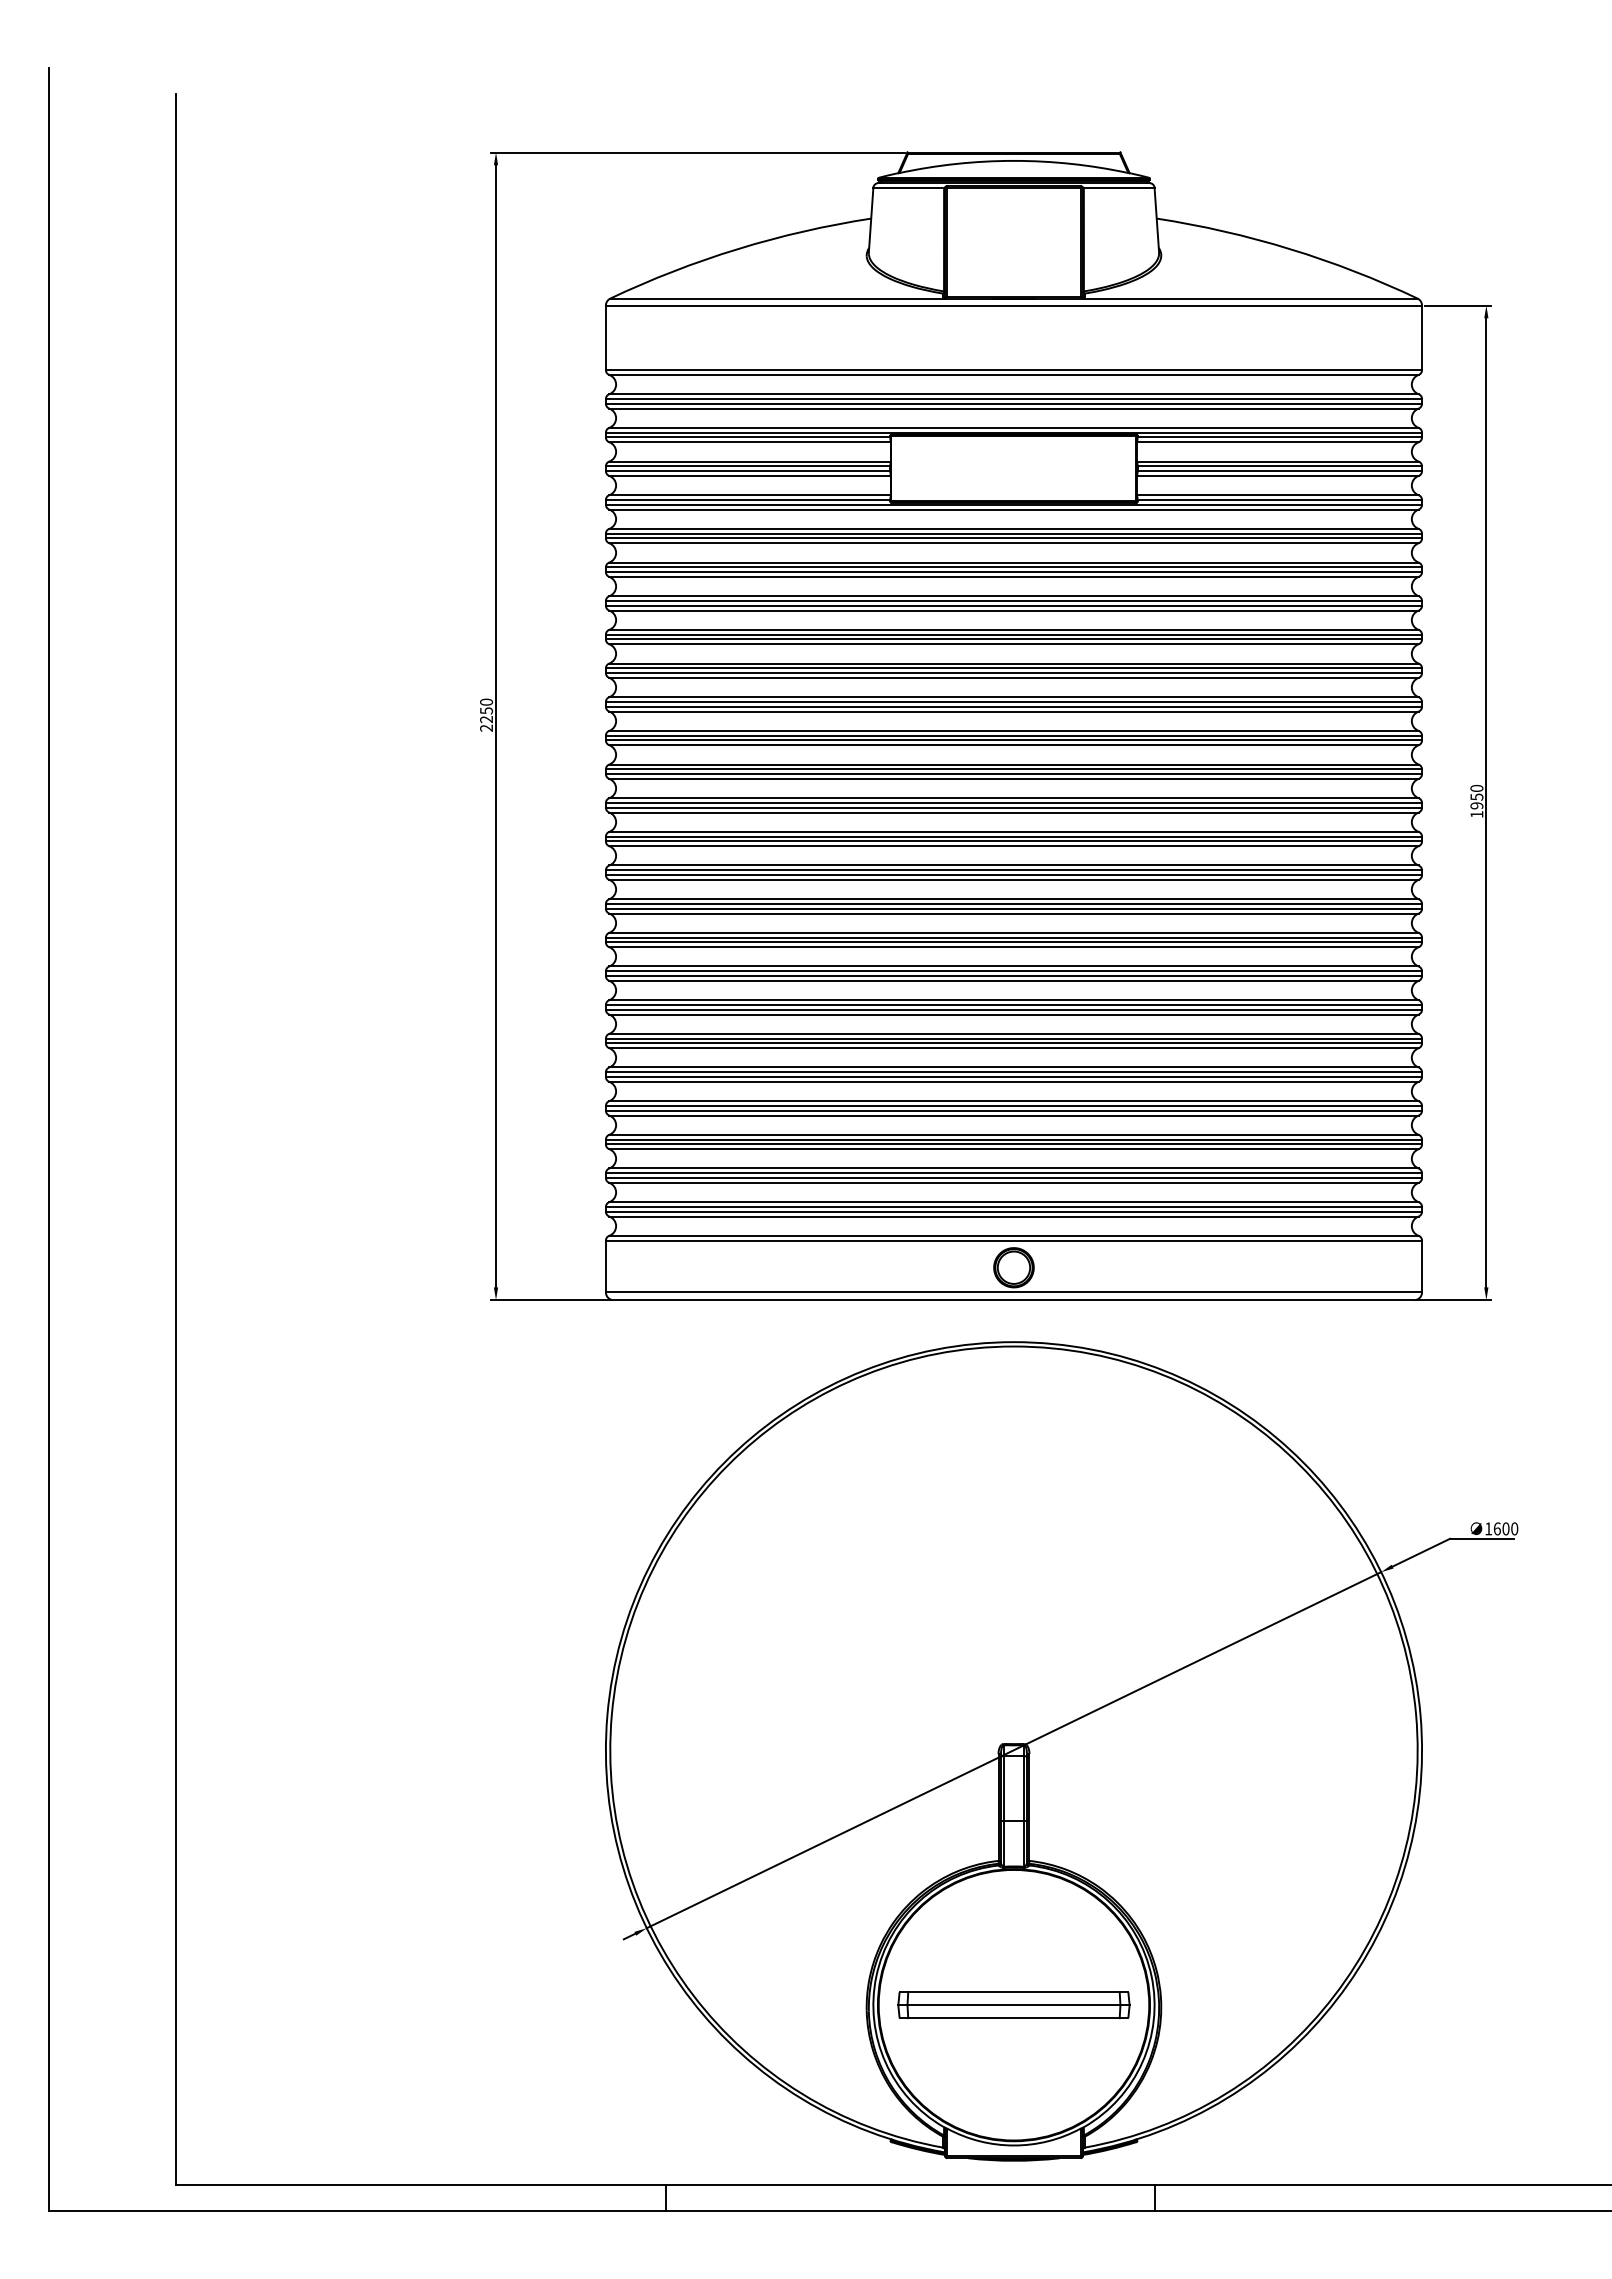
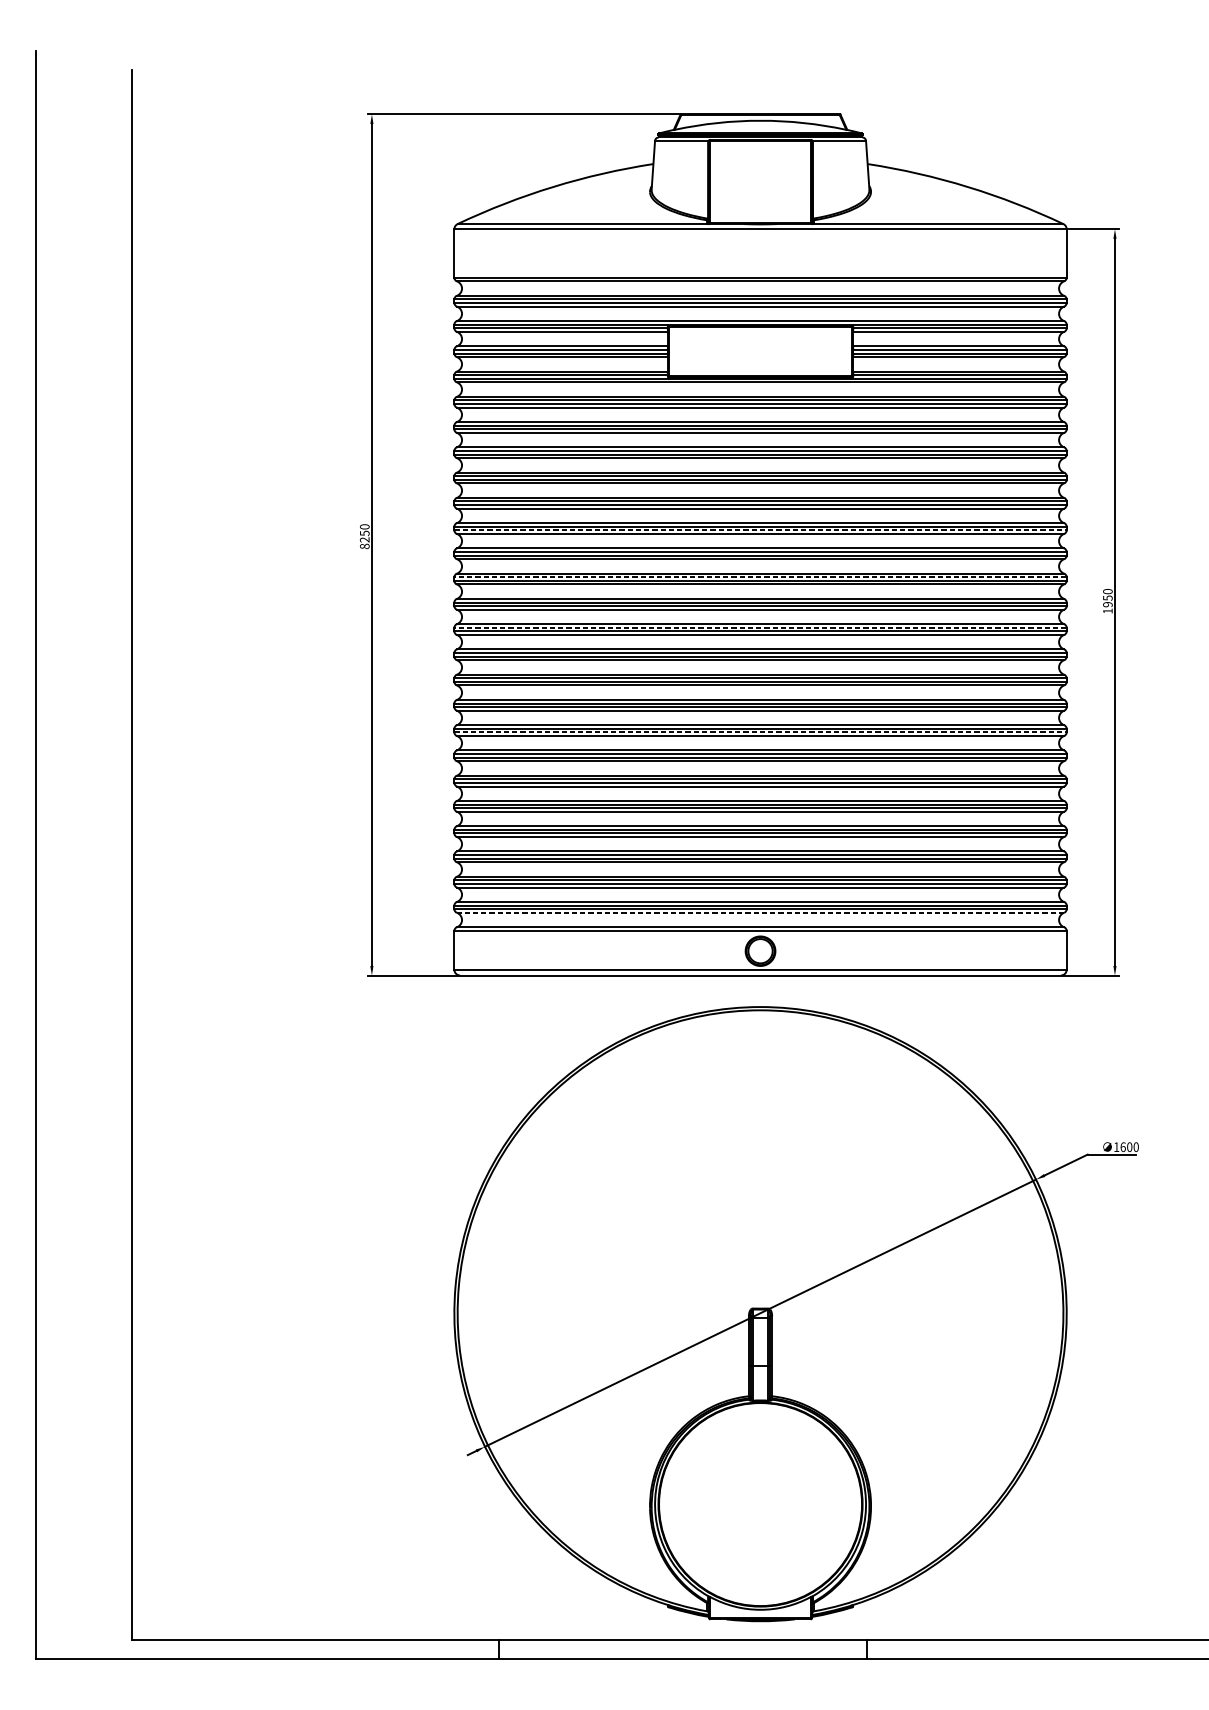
line: (1014, 706) -> (760, 530), solid -> dashed
text: (486, 727) -> (364, 545), 2250 -> 8250
line: (1013, 769) -> (760, 577), solid -> dashed
line: (1013, 836) -> (760, 627), solid -> dashed
line: (1014, 976) -> (760, 732), solid -> dashed
line: (1013, 1216) -> (760, 912), solid -> dashed
part: (1013, 2005) -> (760, 1504), removed

